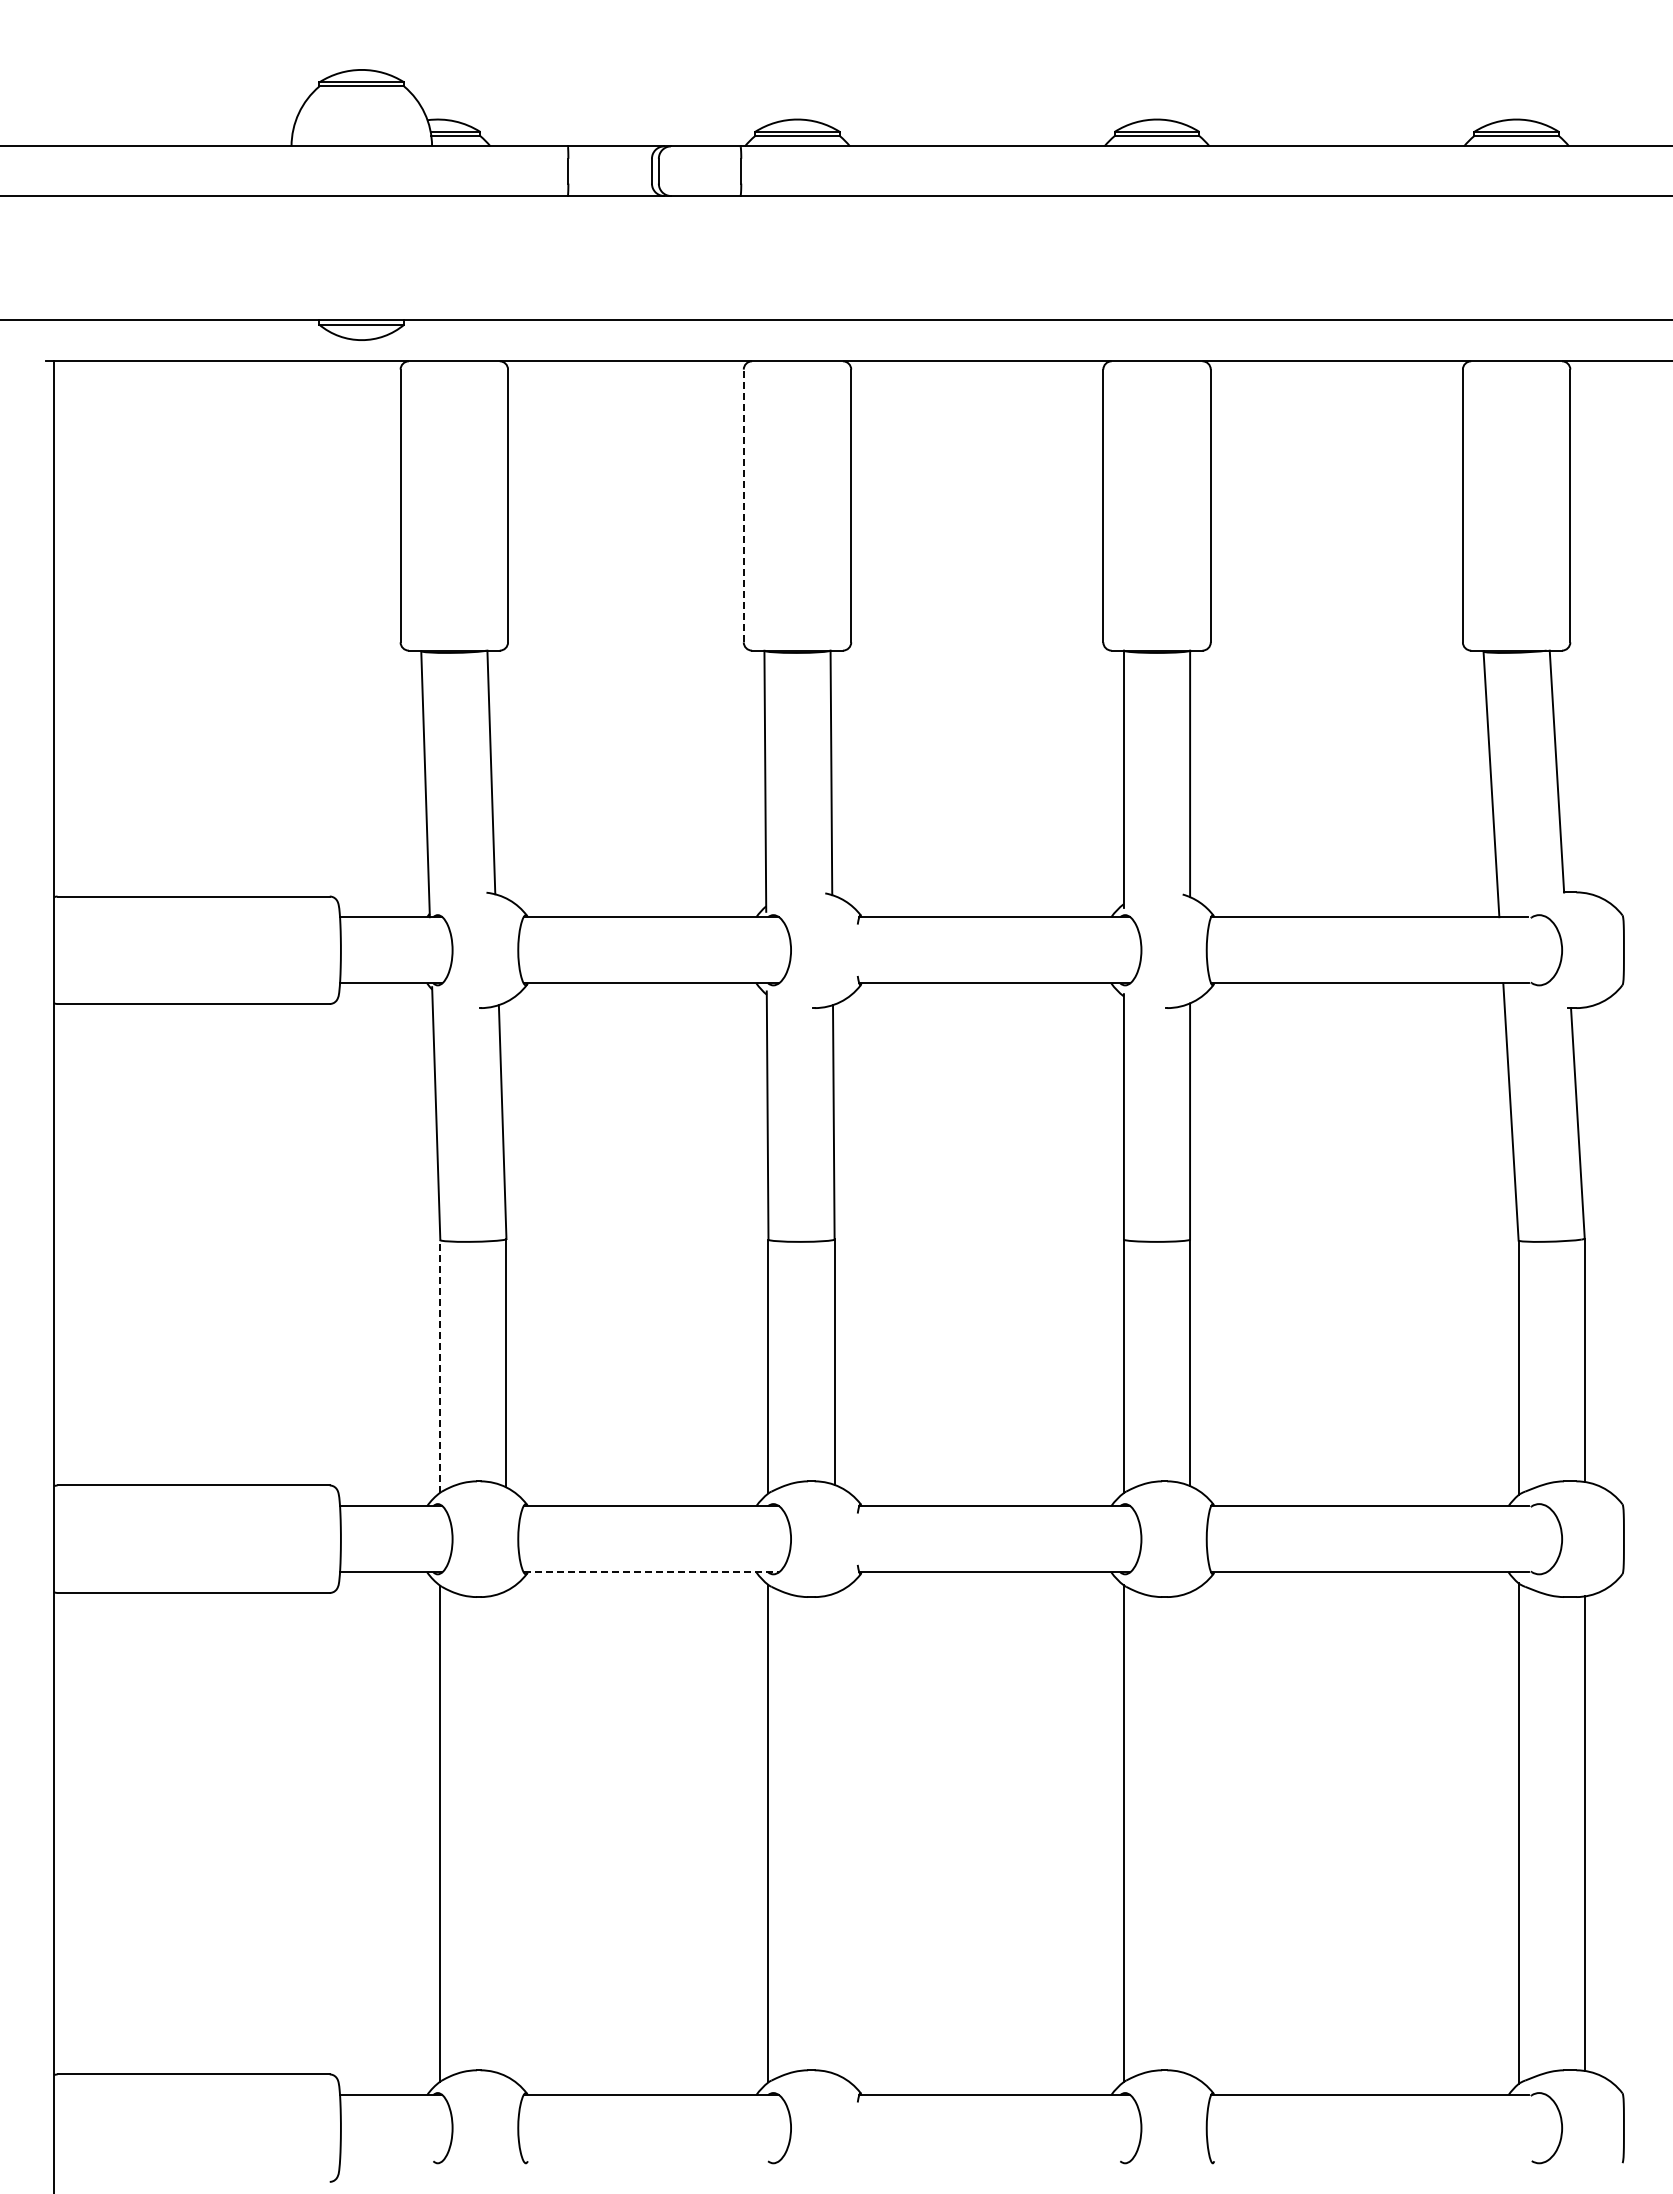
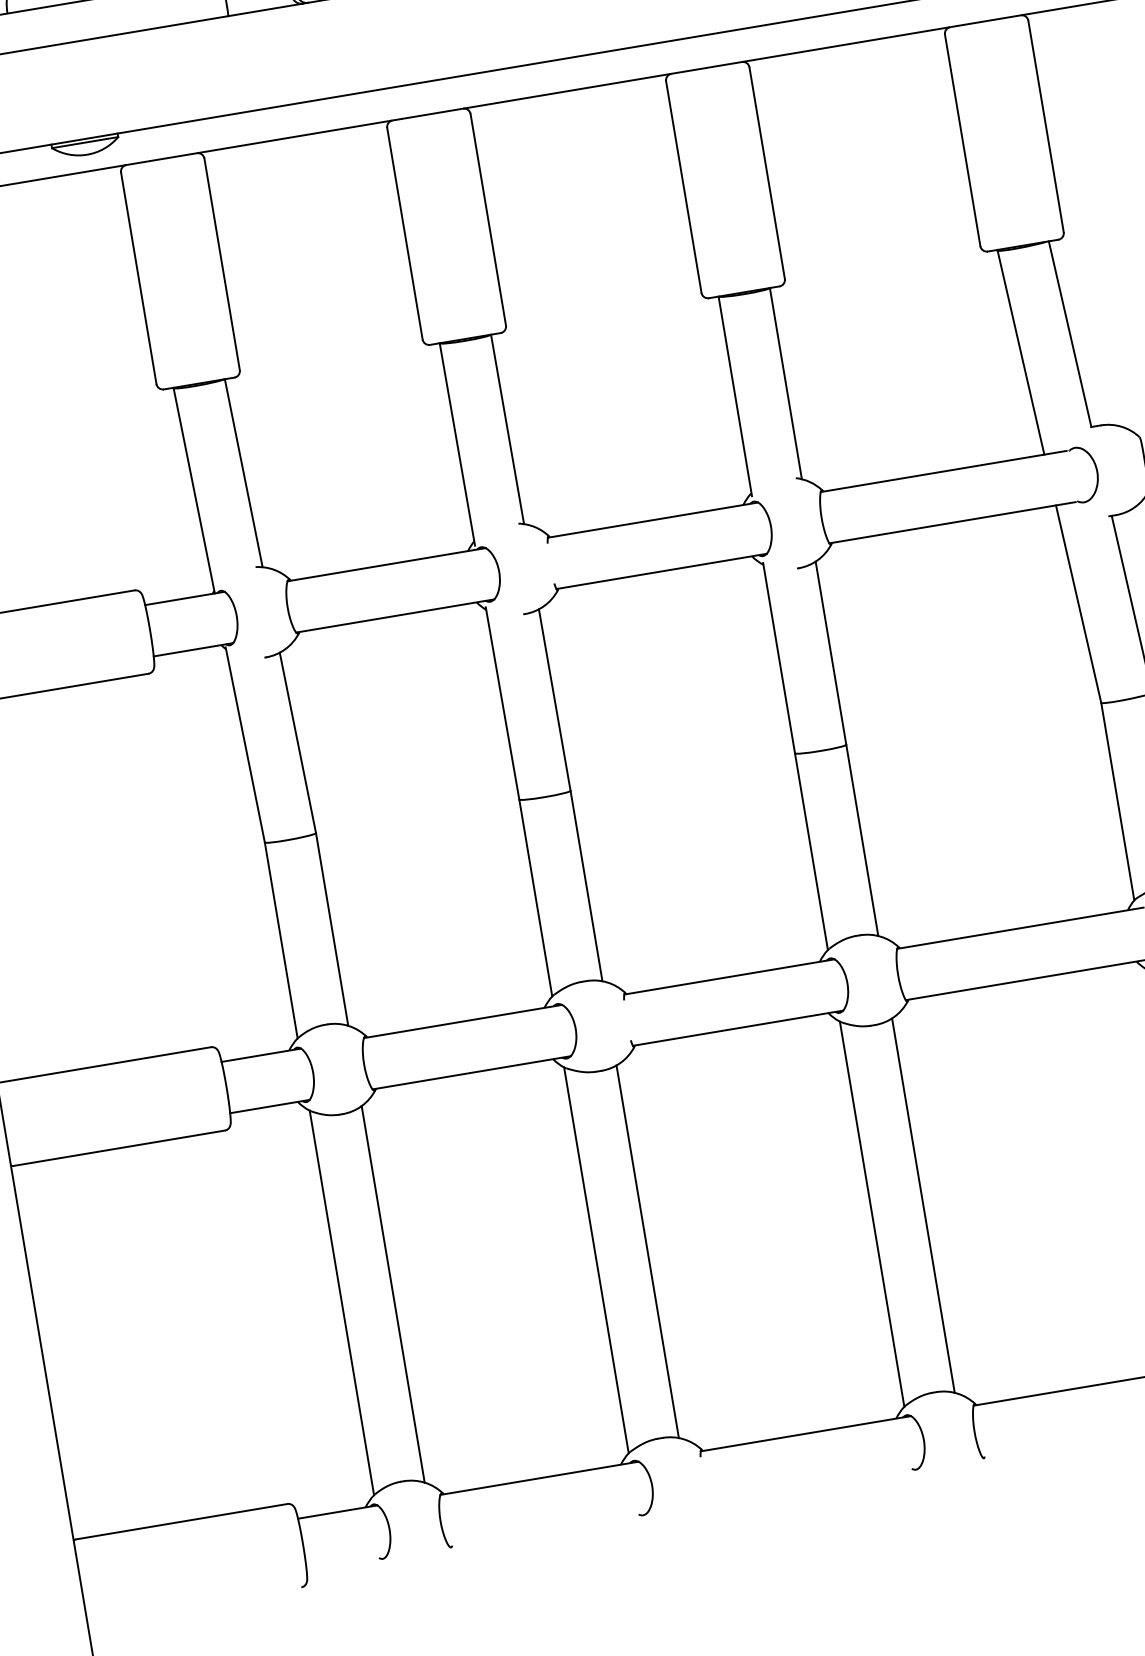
line: (743, 505) -> (404, 233), dashed -> solid
line: (440, 1365) -> (281, 939), dashed -> solid
line: (651, 1572) -> (471, 1072), dashed -> solid
line: (506, 1833) -> (393, 1294), added
line: (834, 1833) -> (647, 1251), added
line: (1190, 1833) -> (923, 1205), added

